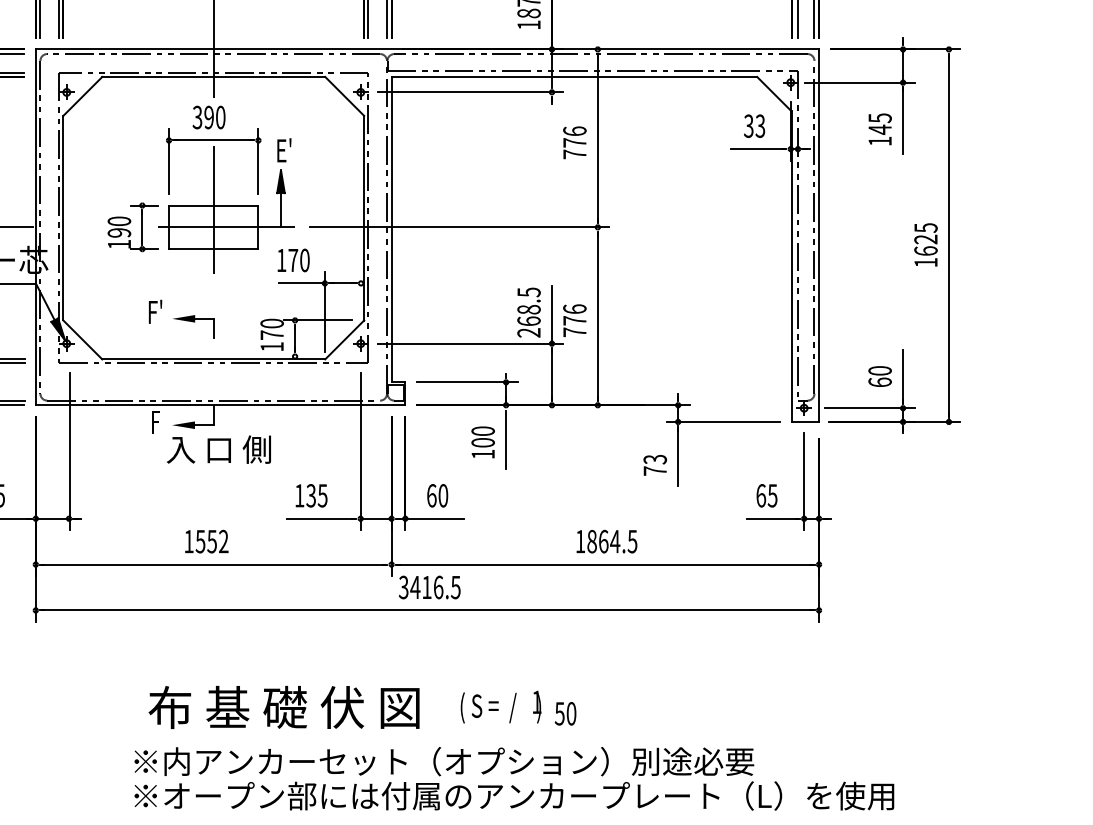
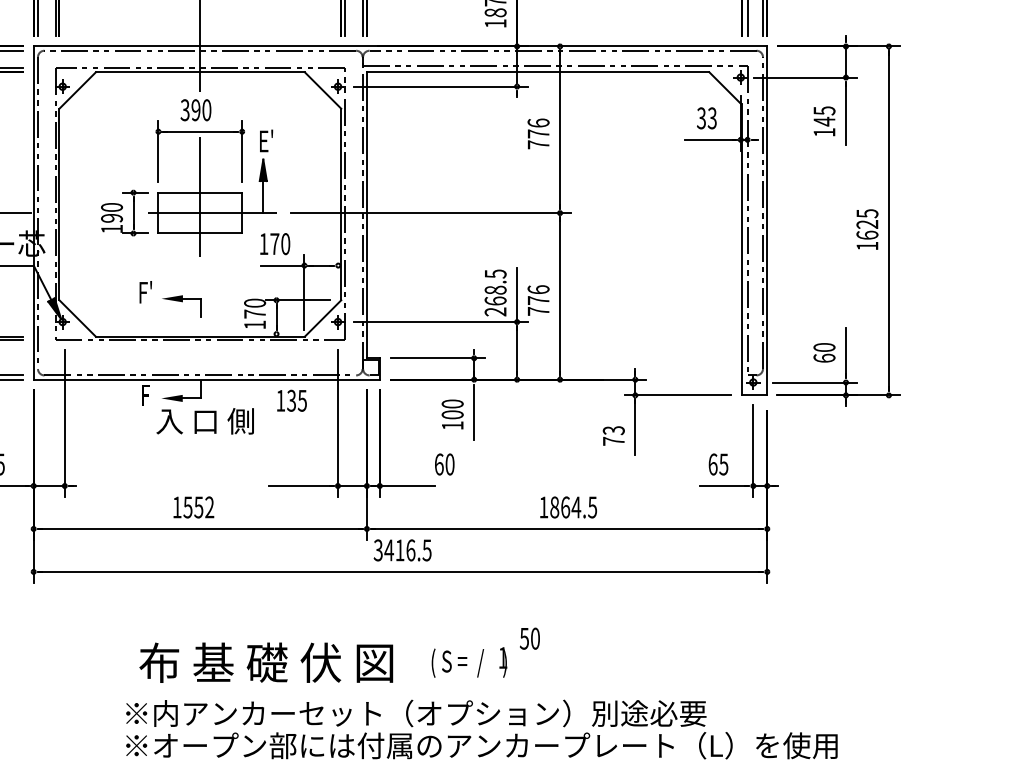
text: (311, 495) -> (291, 400), moved
text: (437, 495) -> (444, 464), moved
text: (565, 713) -> (529, 638), moved

